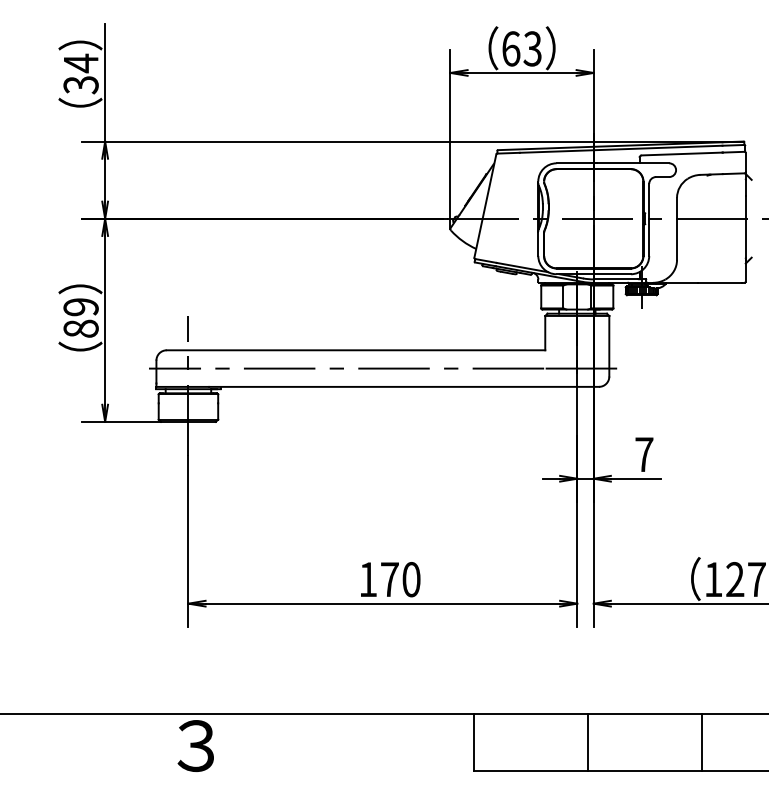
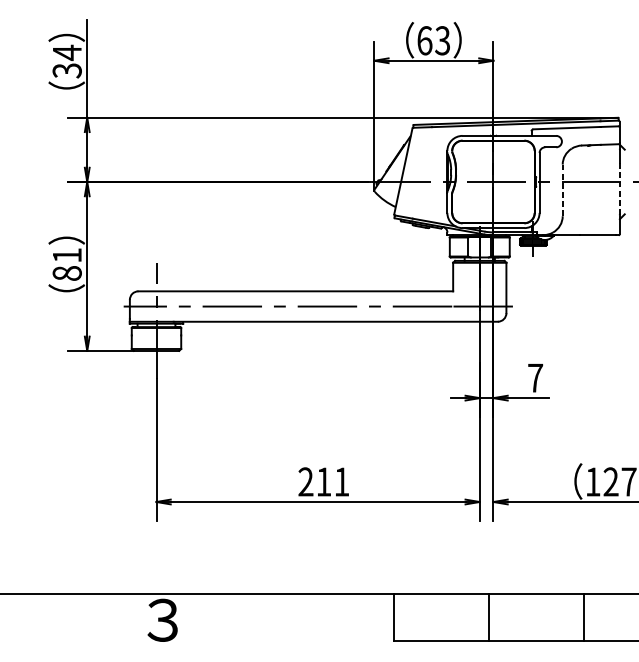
line: (745, 228) -> (619, 190), solid -> dashed
line: (677, 229) -> (563, 190), solid -> dashed
text: (80, 307) -> (66, 255), 89 -> 81
text: (389, 579) -> (323, 481), 170 -> 211

